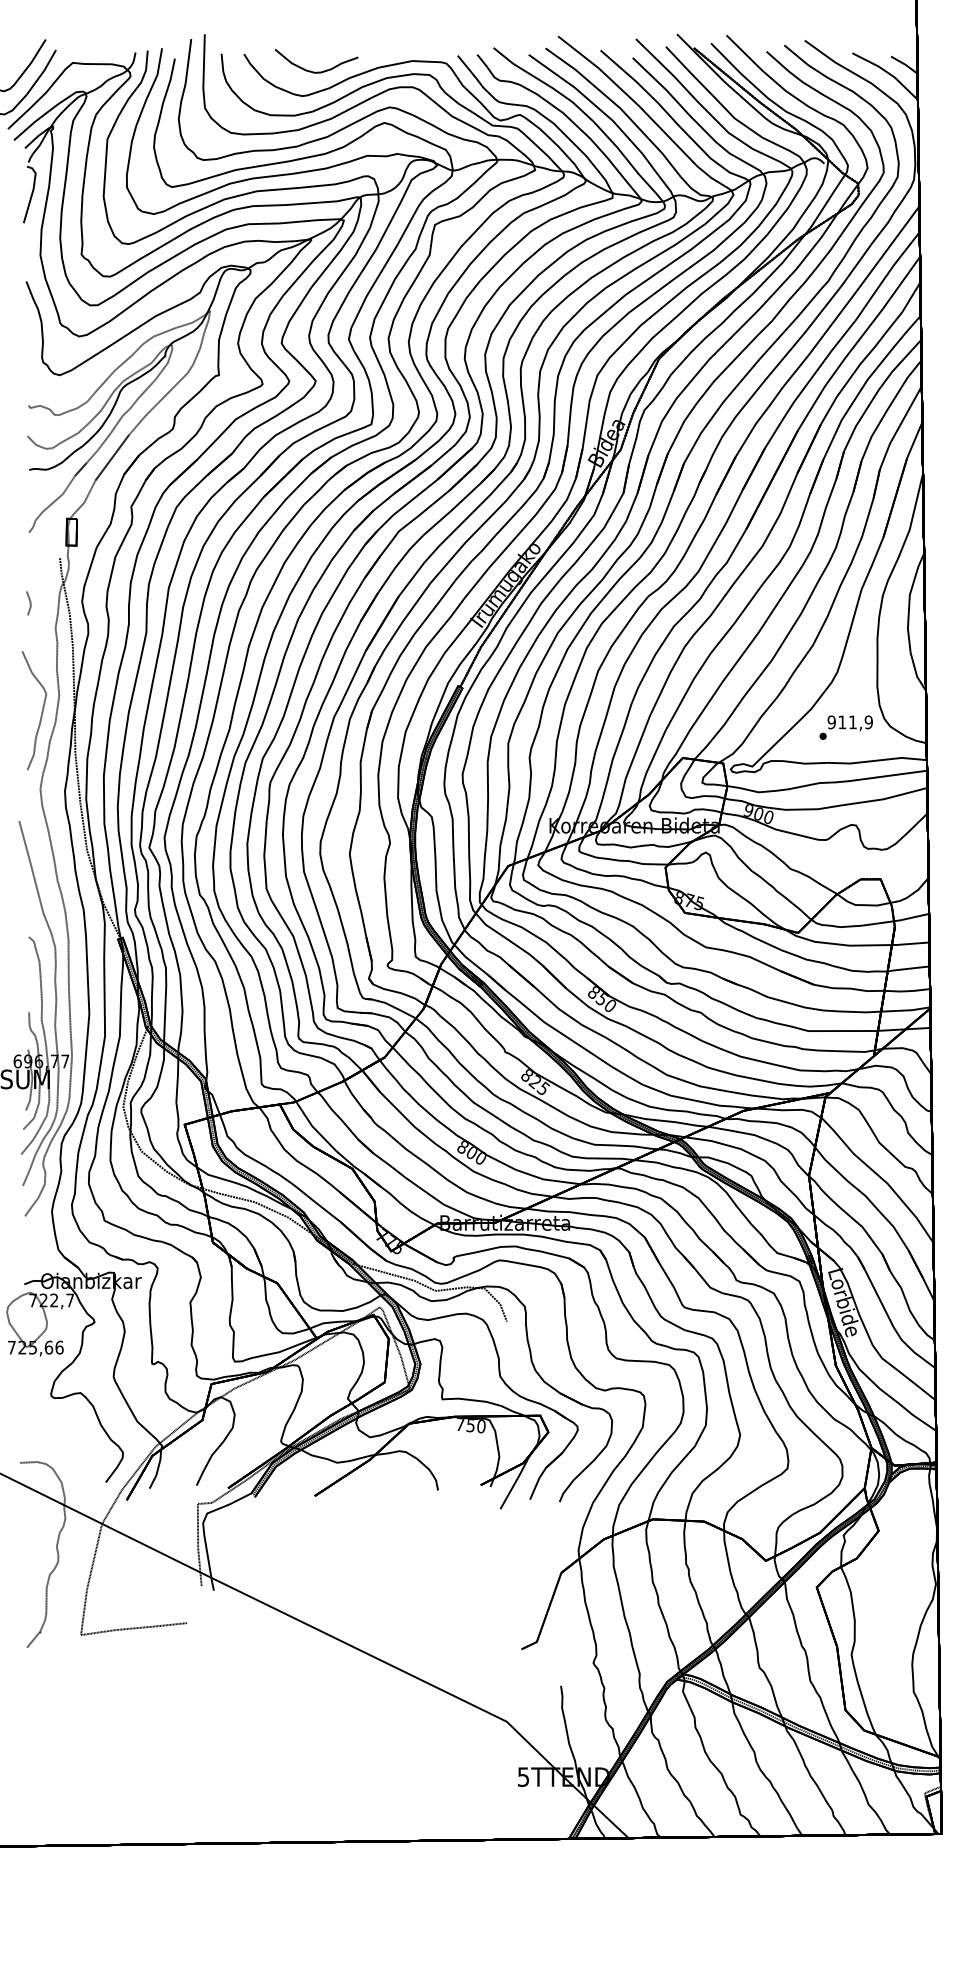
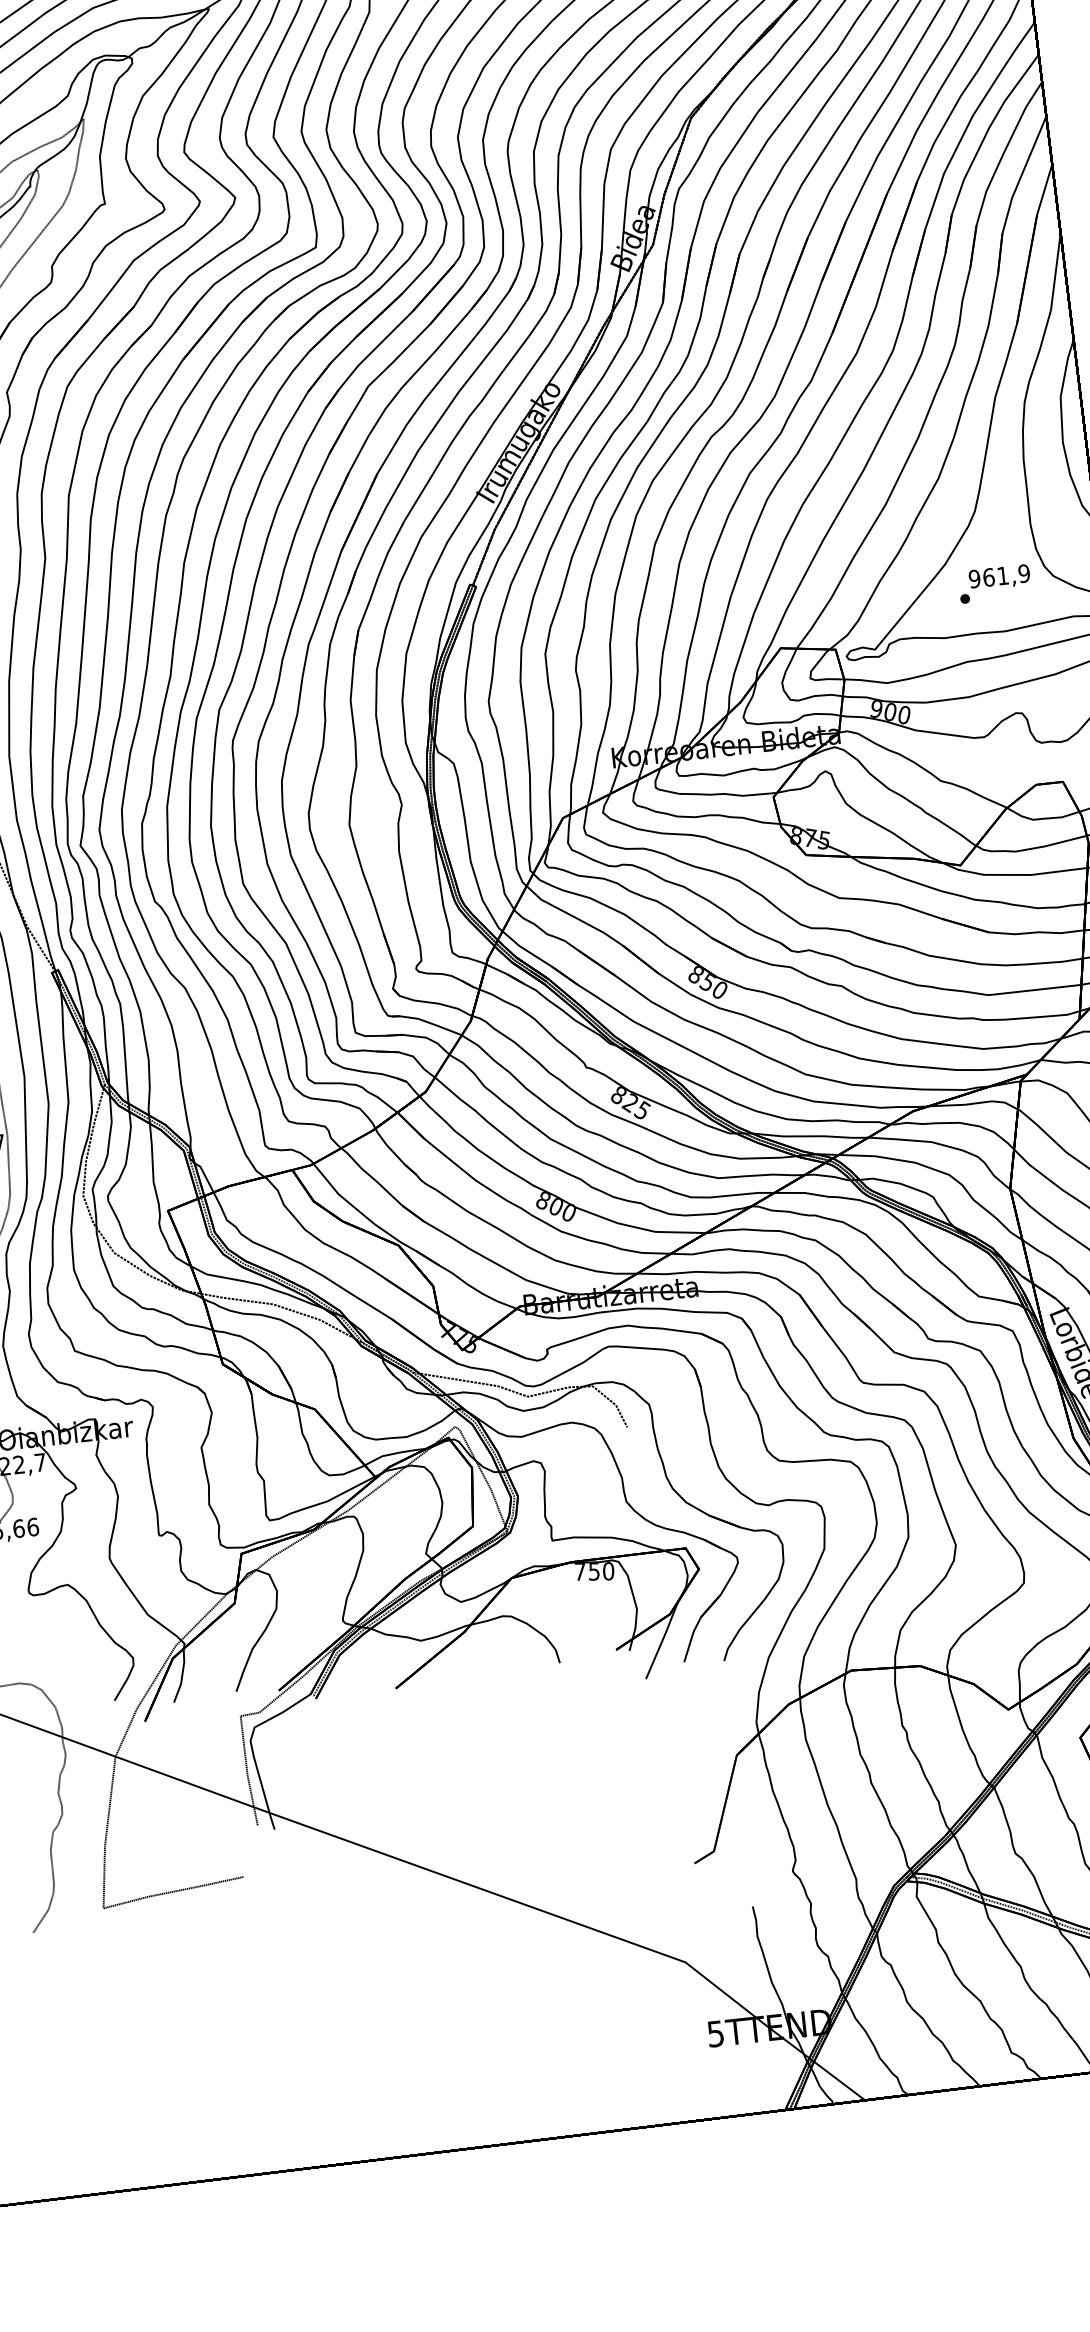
text: (842, 722) -> (989, 577), 911,9 -> 961,9

